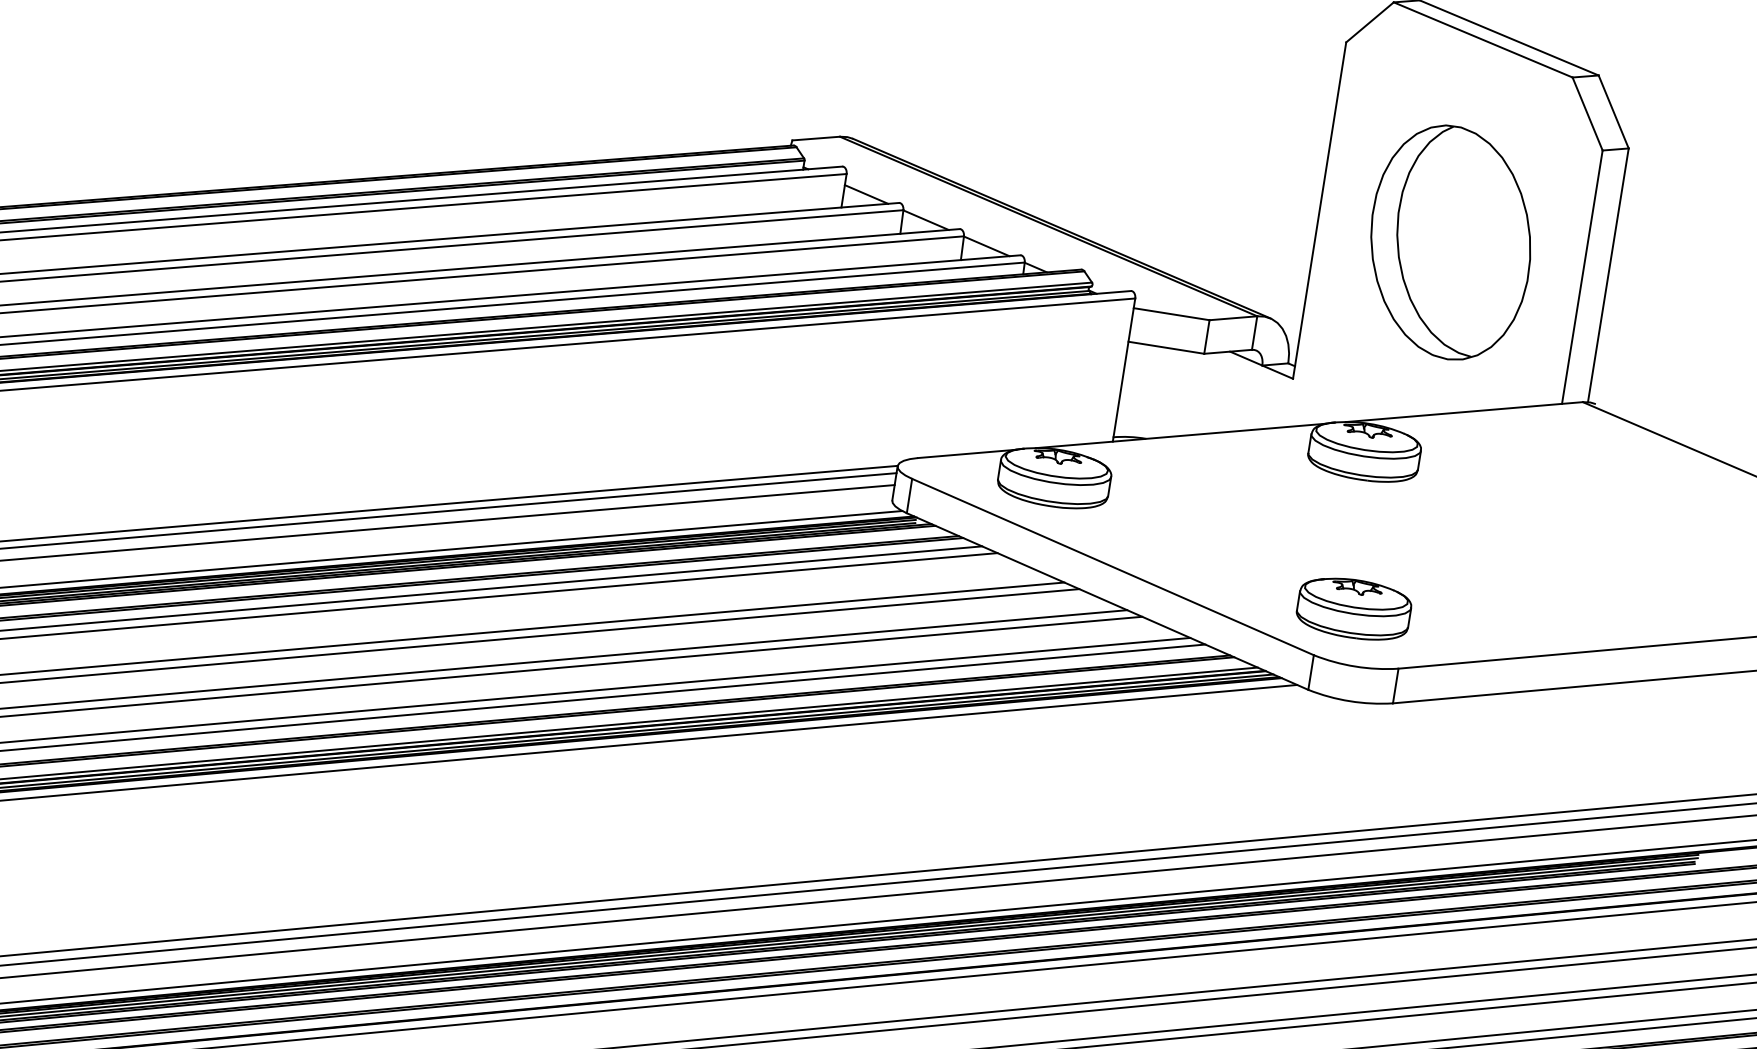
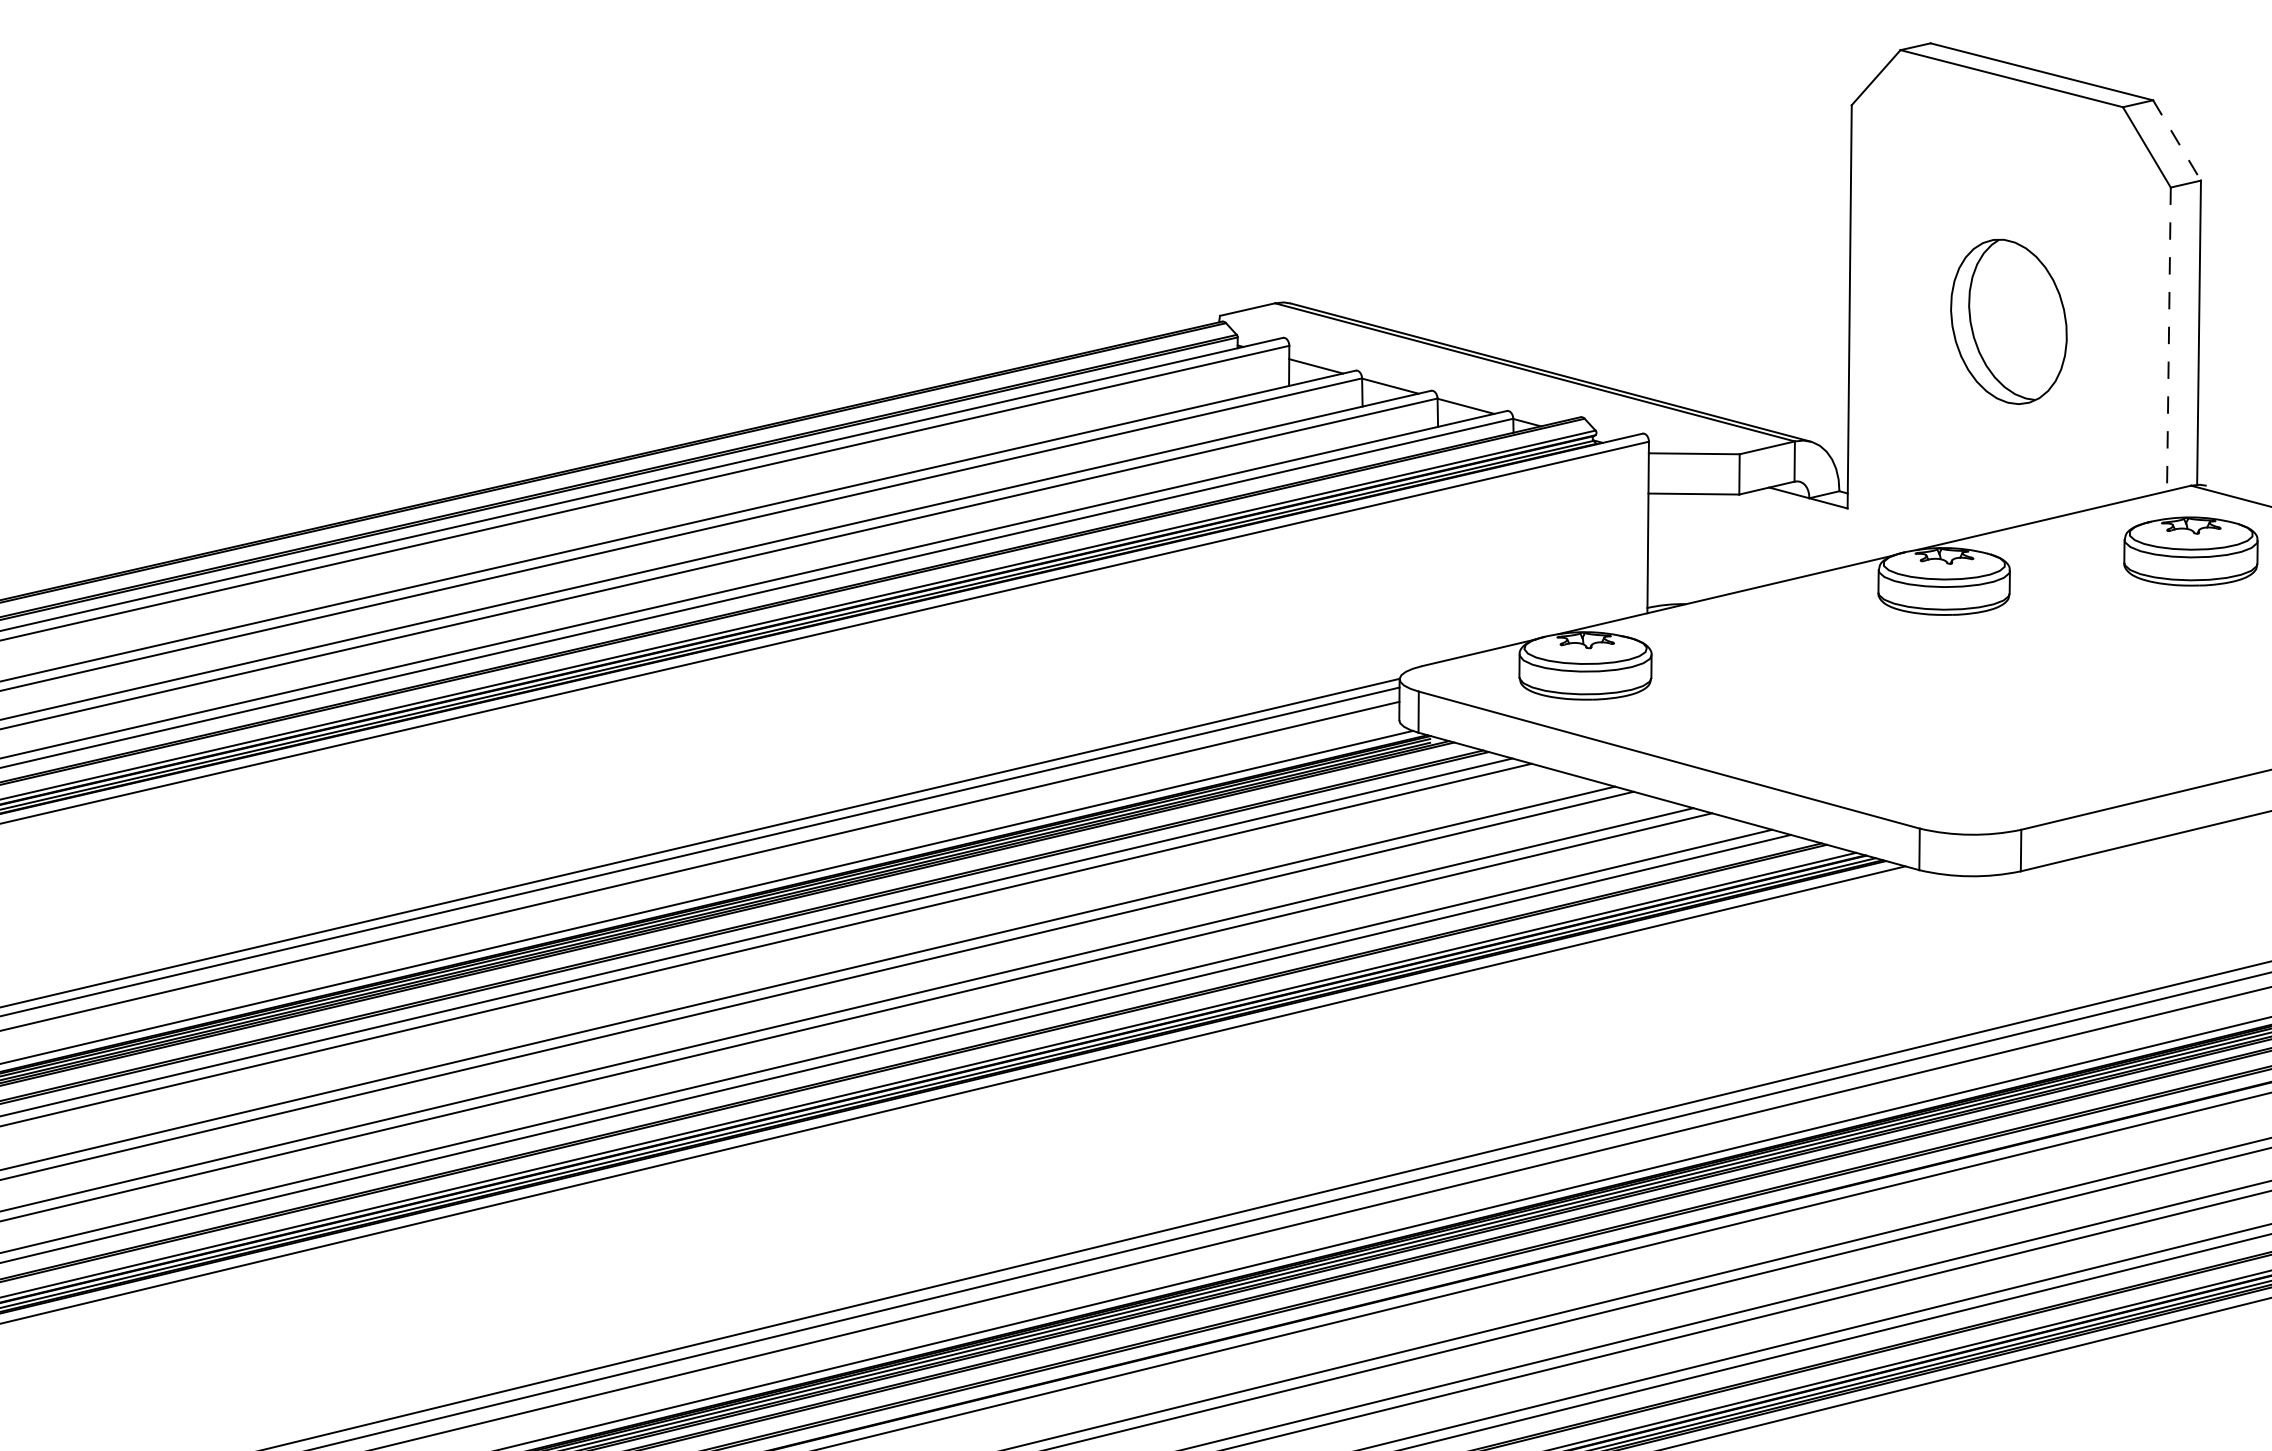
line: (1614, 112) -> (2177, 140), solid -> dashed
part: (1450, 242) -> (2008, 321), size x0.6
line: (1581, 277) -> (2168, 339), solid -> dashed
part: (1353, 608) -> (2190, 551), moved

